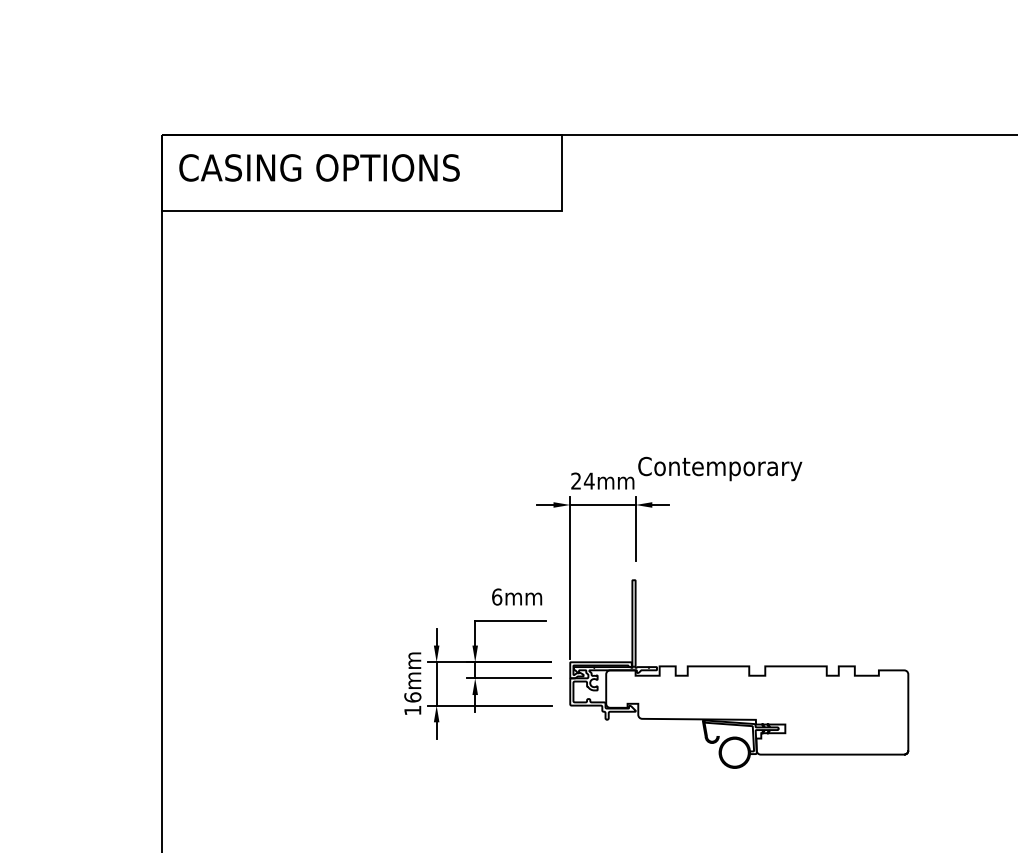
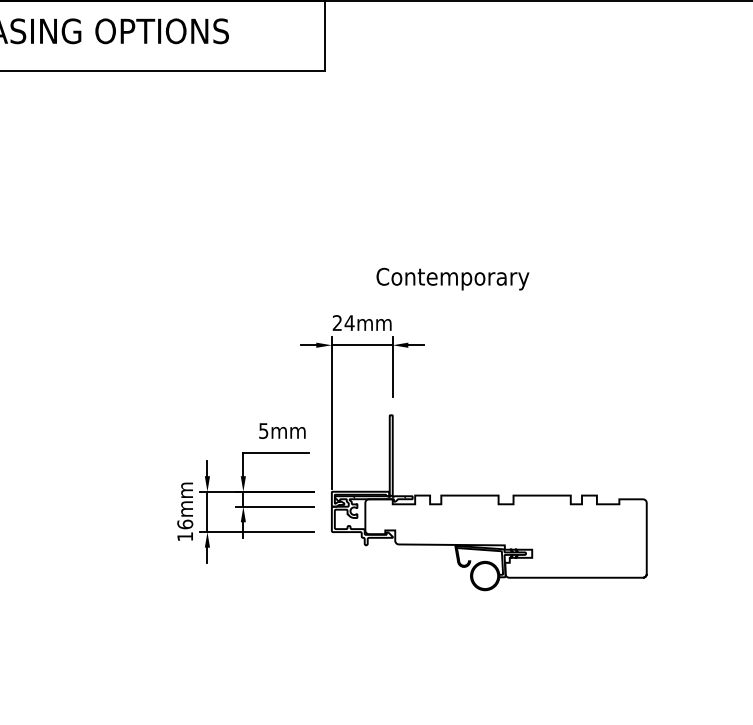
text: (720, 468) -> (453, 278), moved
text: (497, 596) -> (264, 430), 6mm -> 5mm

